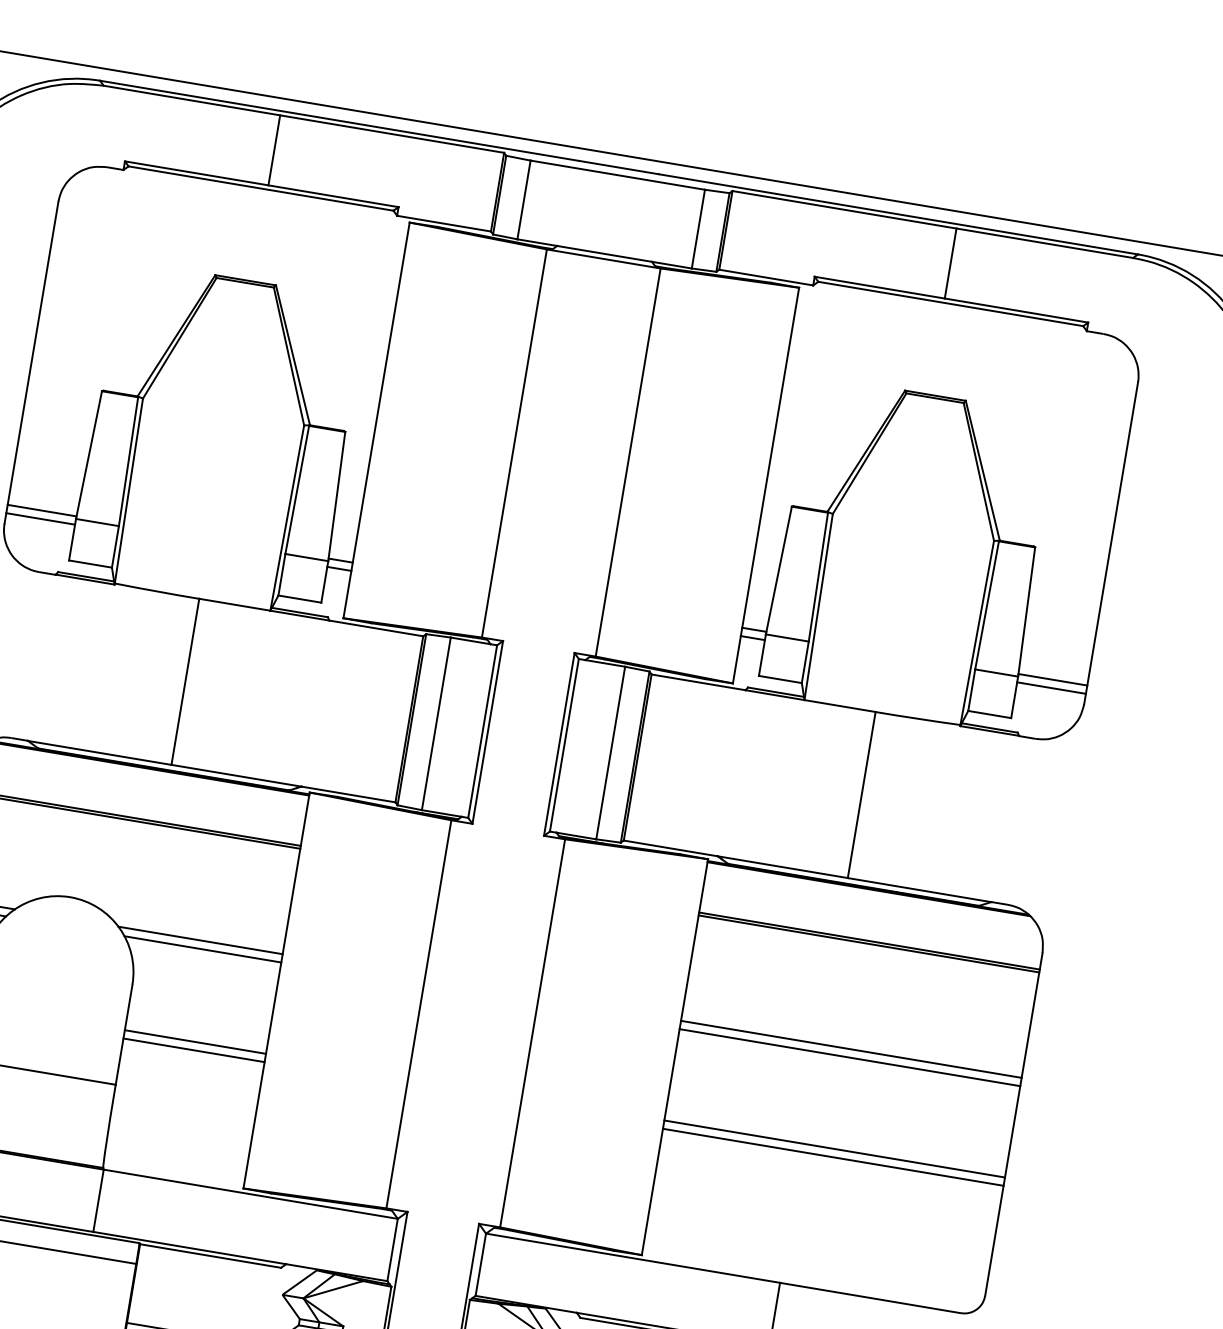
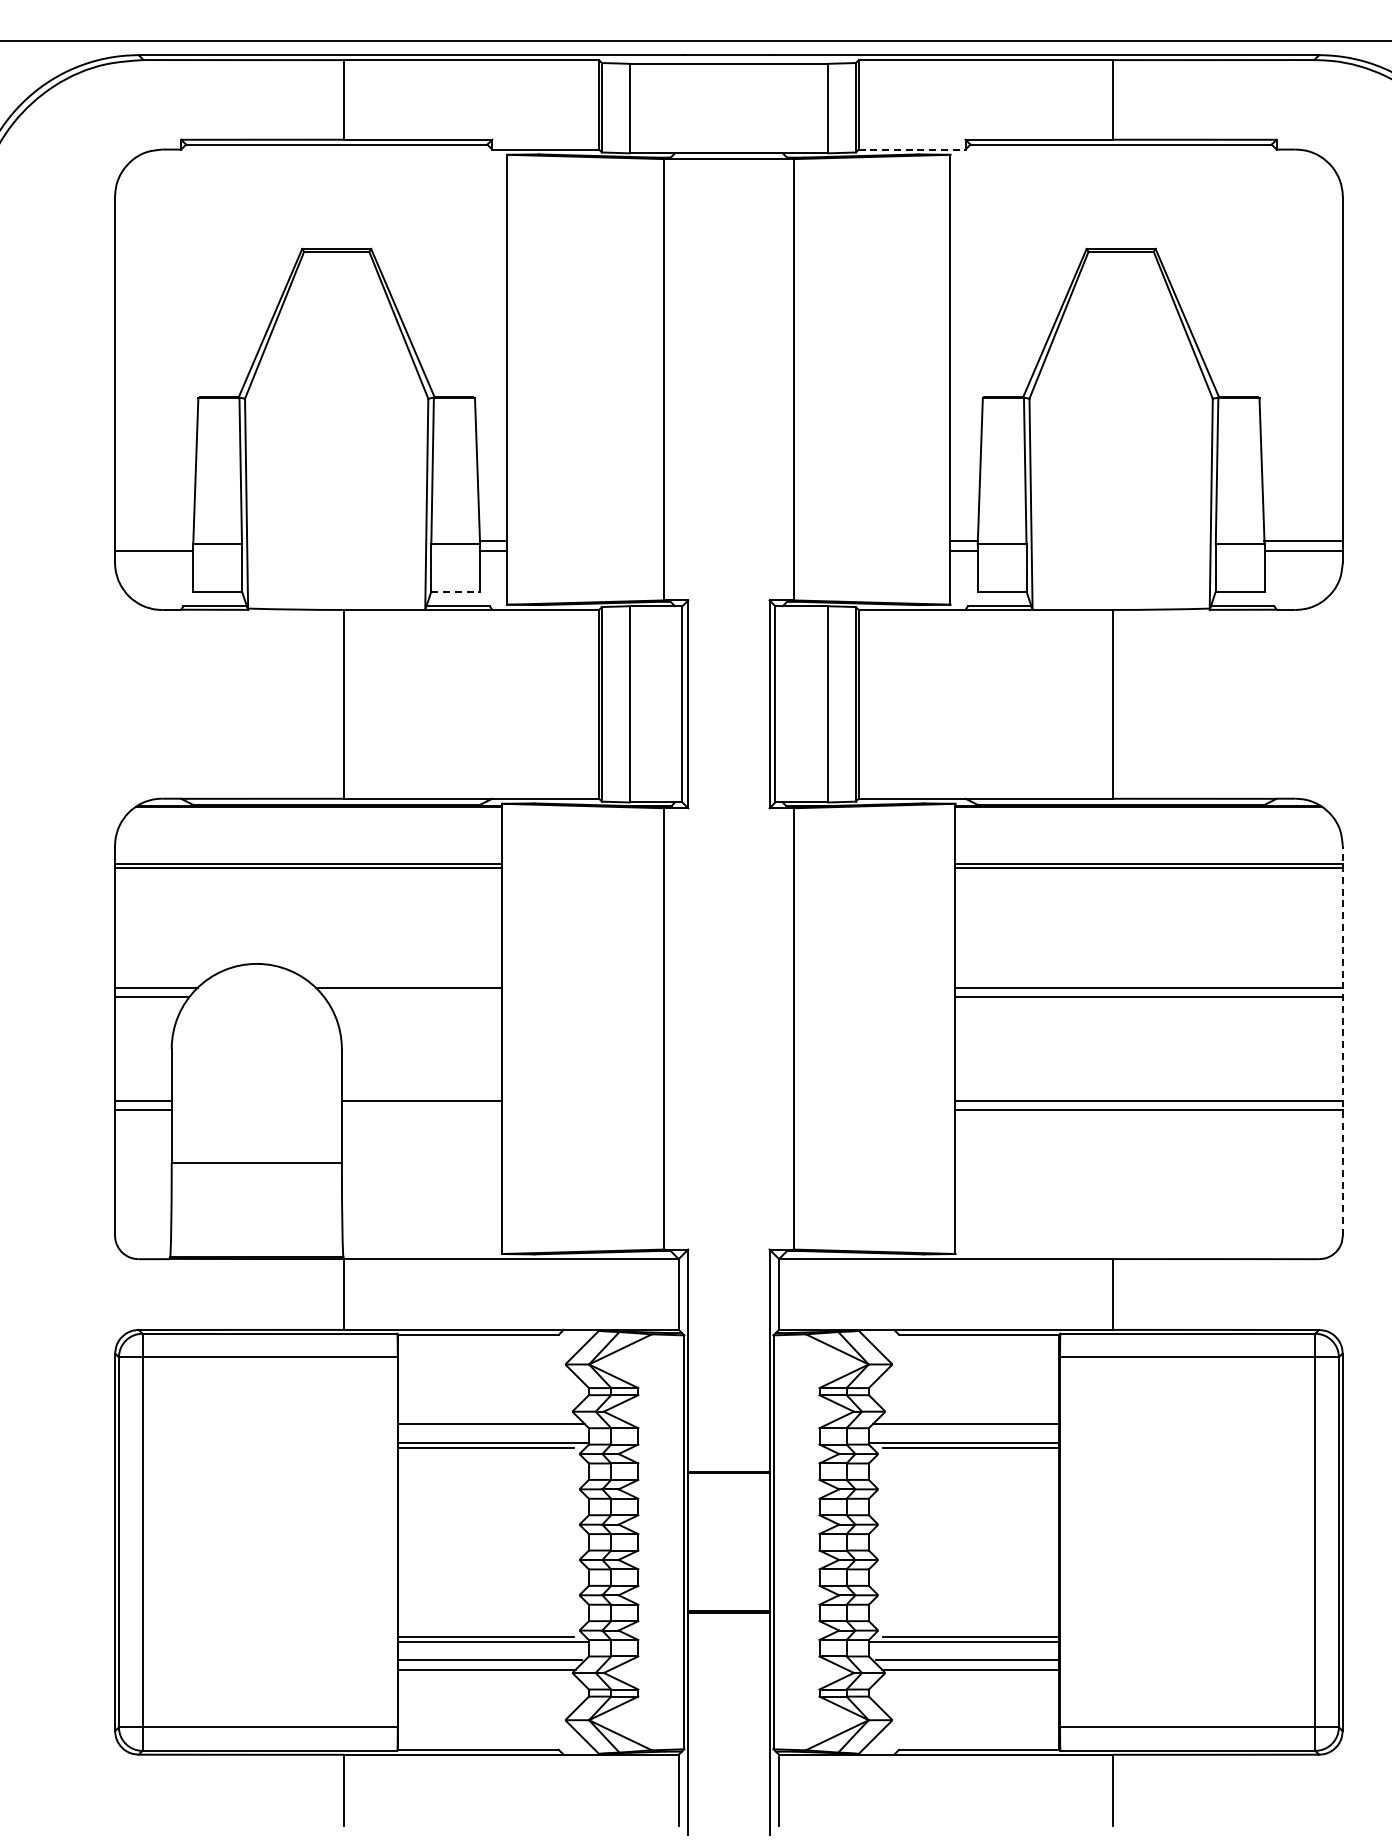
line: (766, 277) -> (912, 149), solid -> dashed
line: (42, 510) -> (154, 541), removed
line: (300, 599) -> (456, 591), solid -> dashed
line: (203, 949) -> (413, 997), removed
line: (193, 1050) -> (421, 1110), removed
line: (1013, 1124) -> (1342, 1040), solid -> dashed

